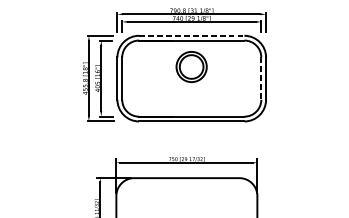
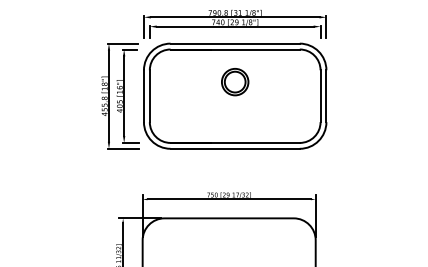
line: (192, 35) -> (235, 43), dashed -> solid
part: (192, 67) -> (235, 82), size x0.71
line: (261, 78) -> (320, 96), dashed -> solid

